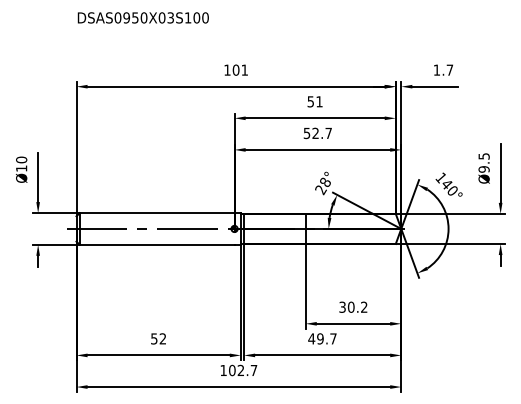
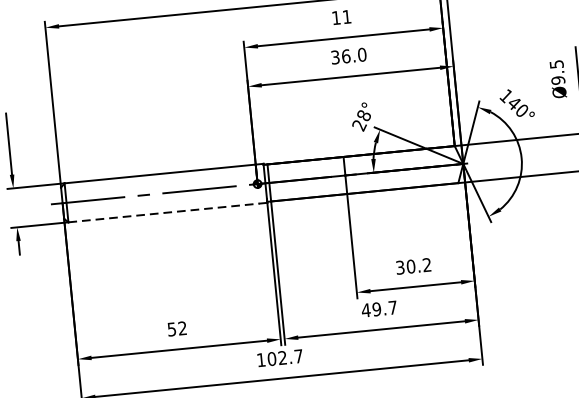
text: (310, 101) -> (335, 17), 51 -> 11
text: (318, 133) -> (349, 56), 52.7 -> 36.0
line: (157, 244) -> (164, 212), solid -> dashed

